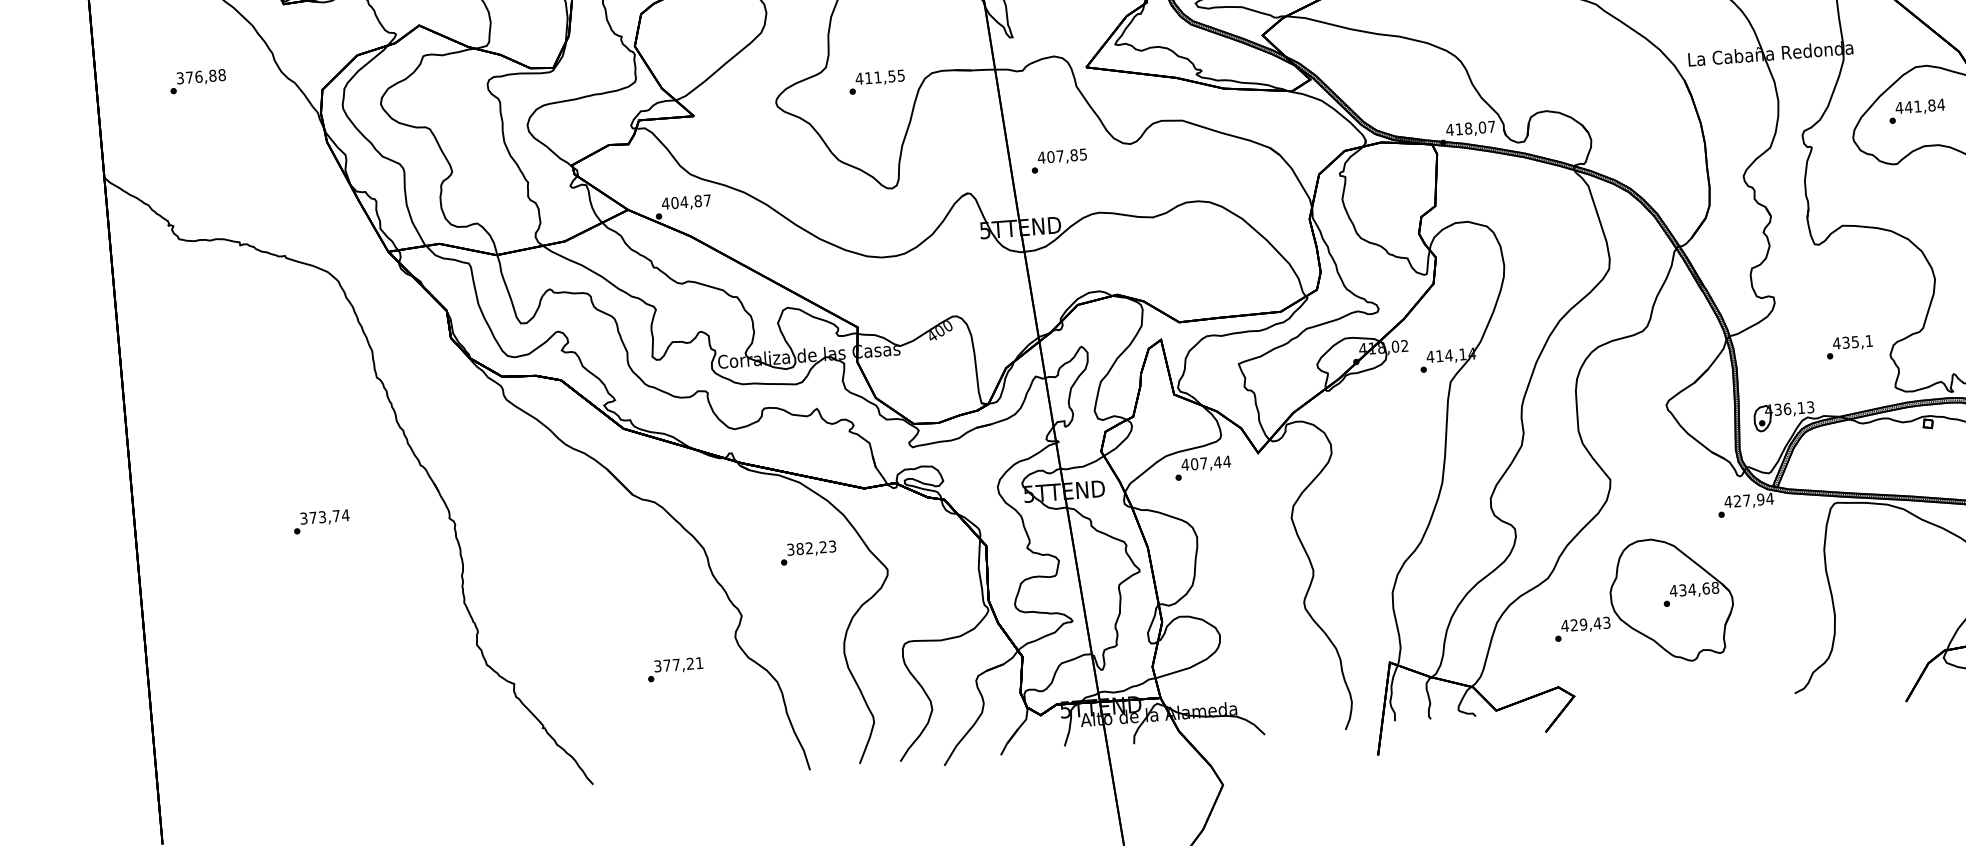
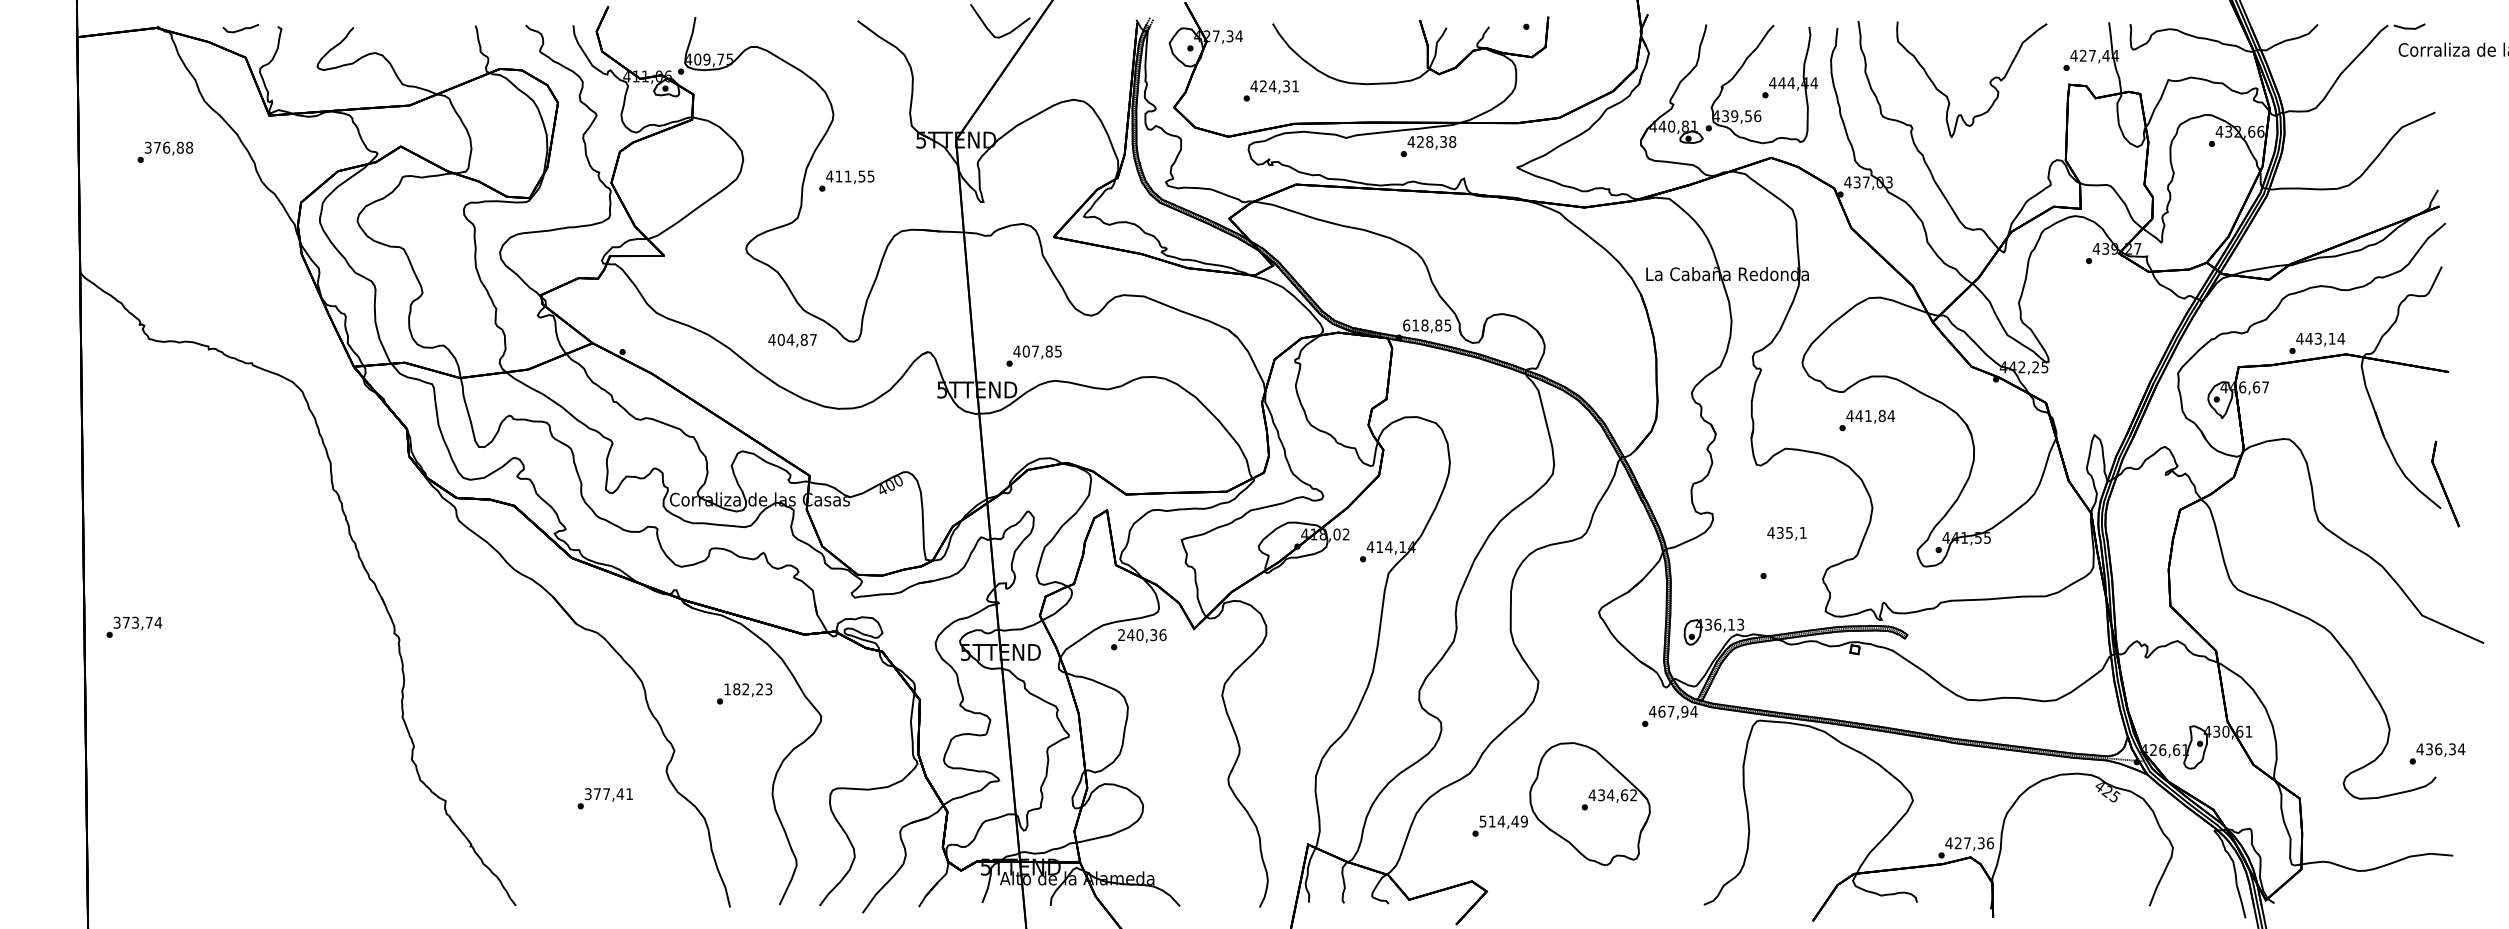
text: (198, 80) -> (165, 151), moved
text: (876, 81) -> (846, 180), moved
text: (1917, 111) -> (1867, 420), moved
text: (1470, 128) -> (1426, 325), 418,07 -> 618,85
text: (1058, 160) -> (1033, 355), moved
text: (686, 202) -> (792, 340), moved
text: (1852, 342) -> (1786, 533), moved
text: (1205, 463) -> (1141, 635), 407,44 -> 240,36
text: (1737, 501) -> (1661, 711), 427,94 -> 467,94
text: (321, 521) -> (134, 626), moved
text: (790, 549) -> (727, 689), 382,23 -> 182,23
text: (1715, 588) -> (1633, 795), 434,68 -> 434,62
text: (1585, 624) -> (1503, 821), 429,43 -> 514,49
text: (690, 663) -> (620, 793), 377,21 -> 377,41

